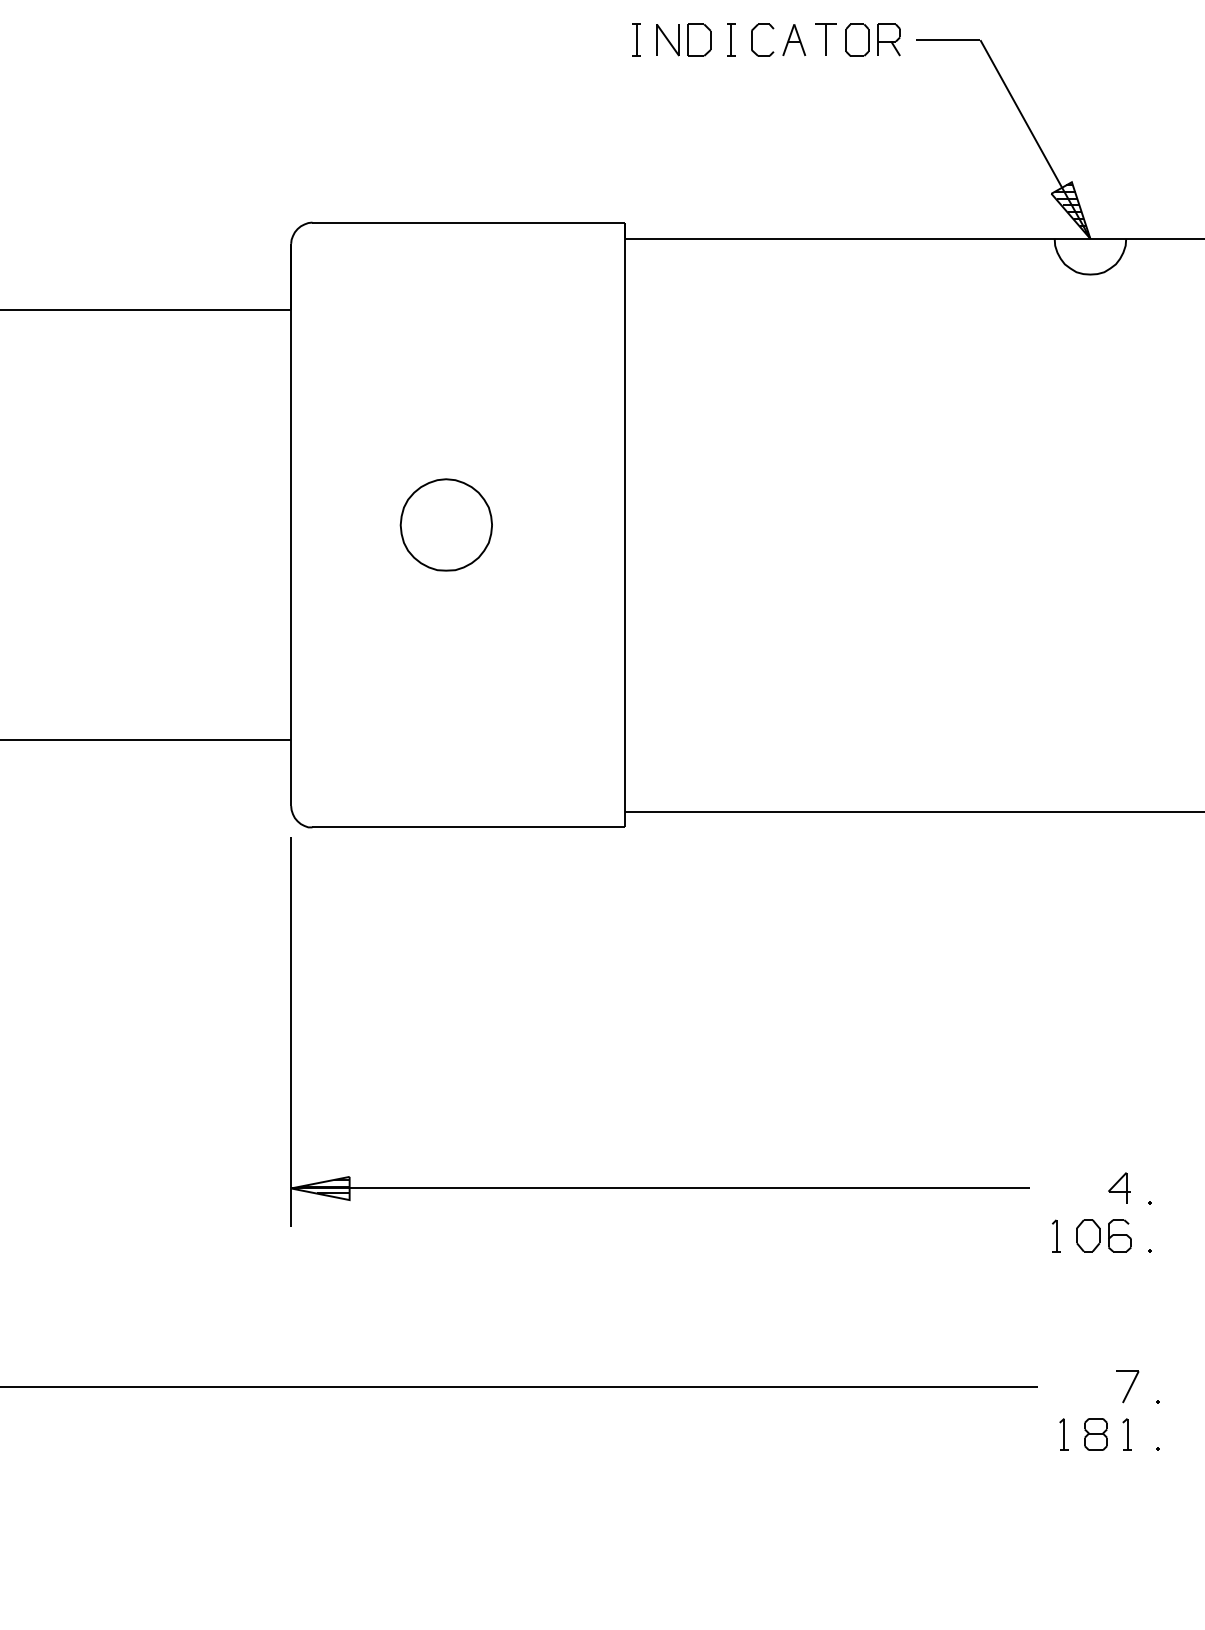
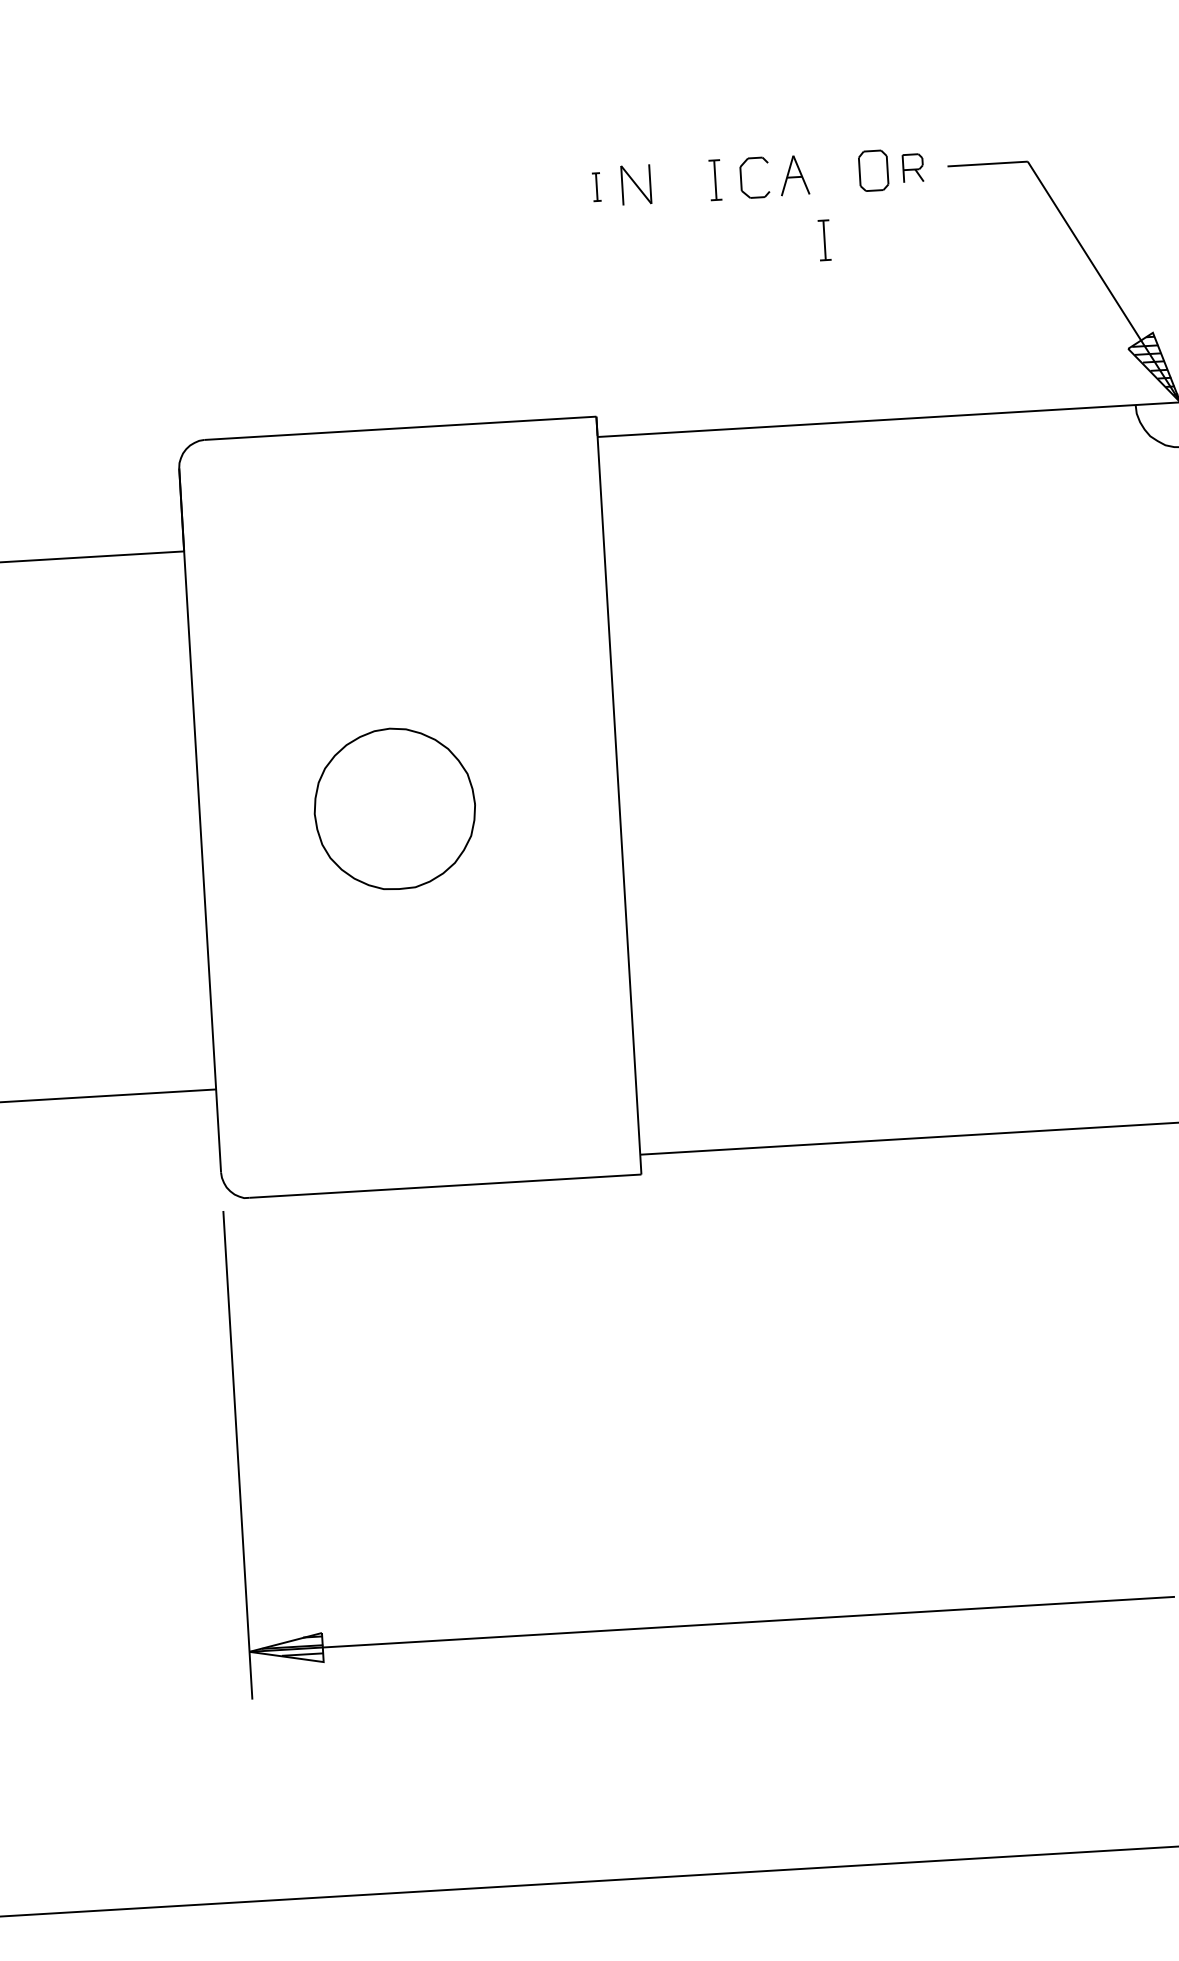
part: (636, 39) -> (596, 186), size x0.7
part: (699, 39) -> (675, 181), removed
part: (825, 39) -> (833, 172), removed
part: (888, 39) -> (912, 167), size x0.7
part: (815, 92) -> (825, 239), added
part: (445, 524) -> (393, 808), size x1.4

